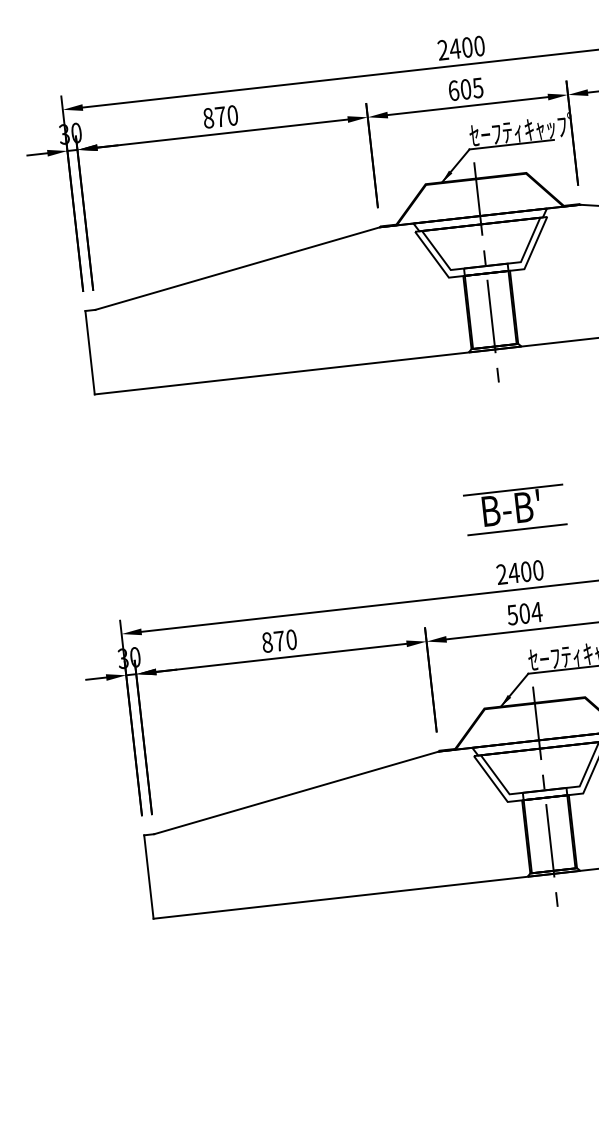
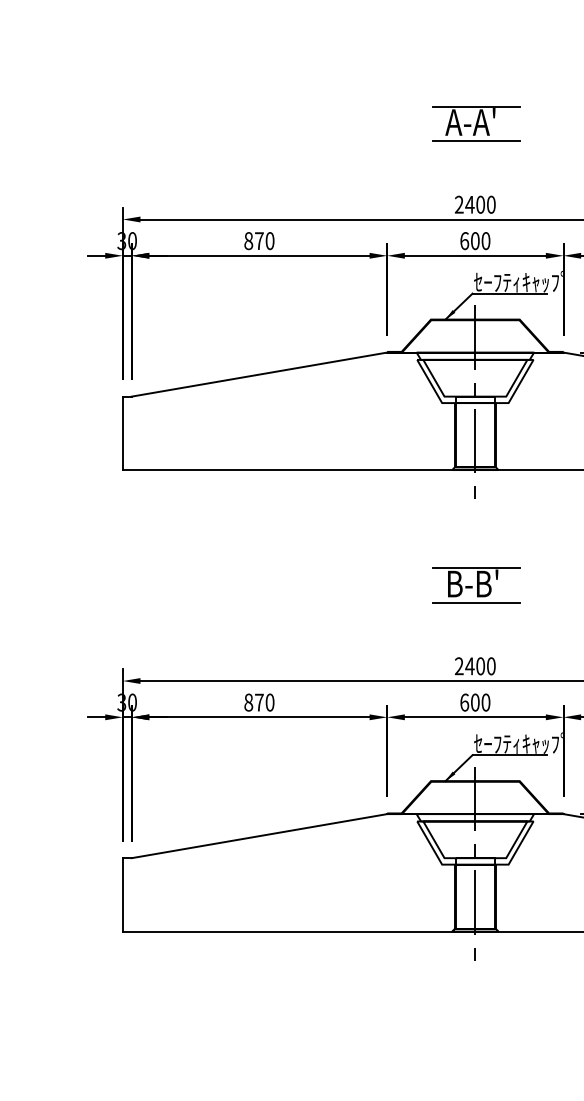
text: (477, 87) -> (485, 240), 605 -> 600
part: (515, 509) -> (476, 585), moved
text: (524, 613) -> (475, 702), 504 -> 600

